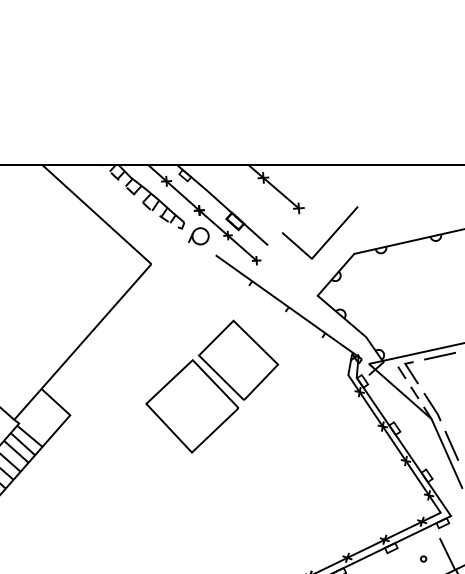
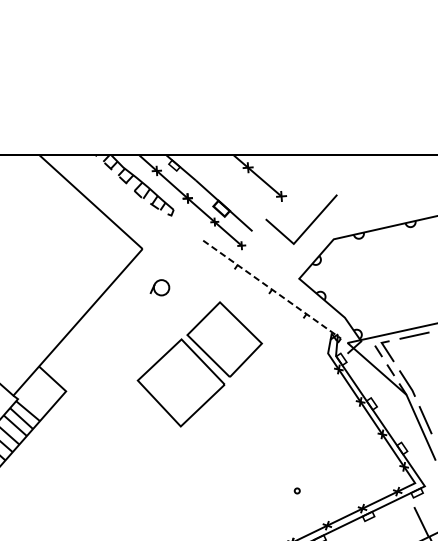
part: (198, 236) -> (159, 287), moved
line: (288, 307) -> (271, 289), solid -> dashed
circle: (423, 558) -> (297, 490), moved

